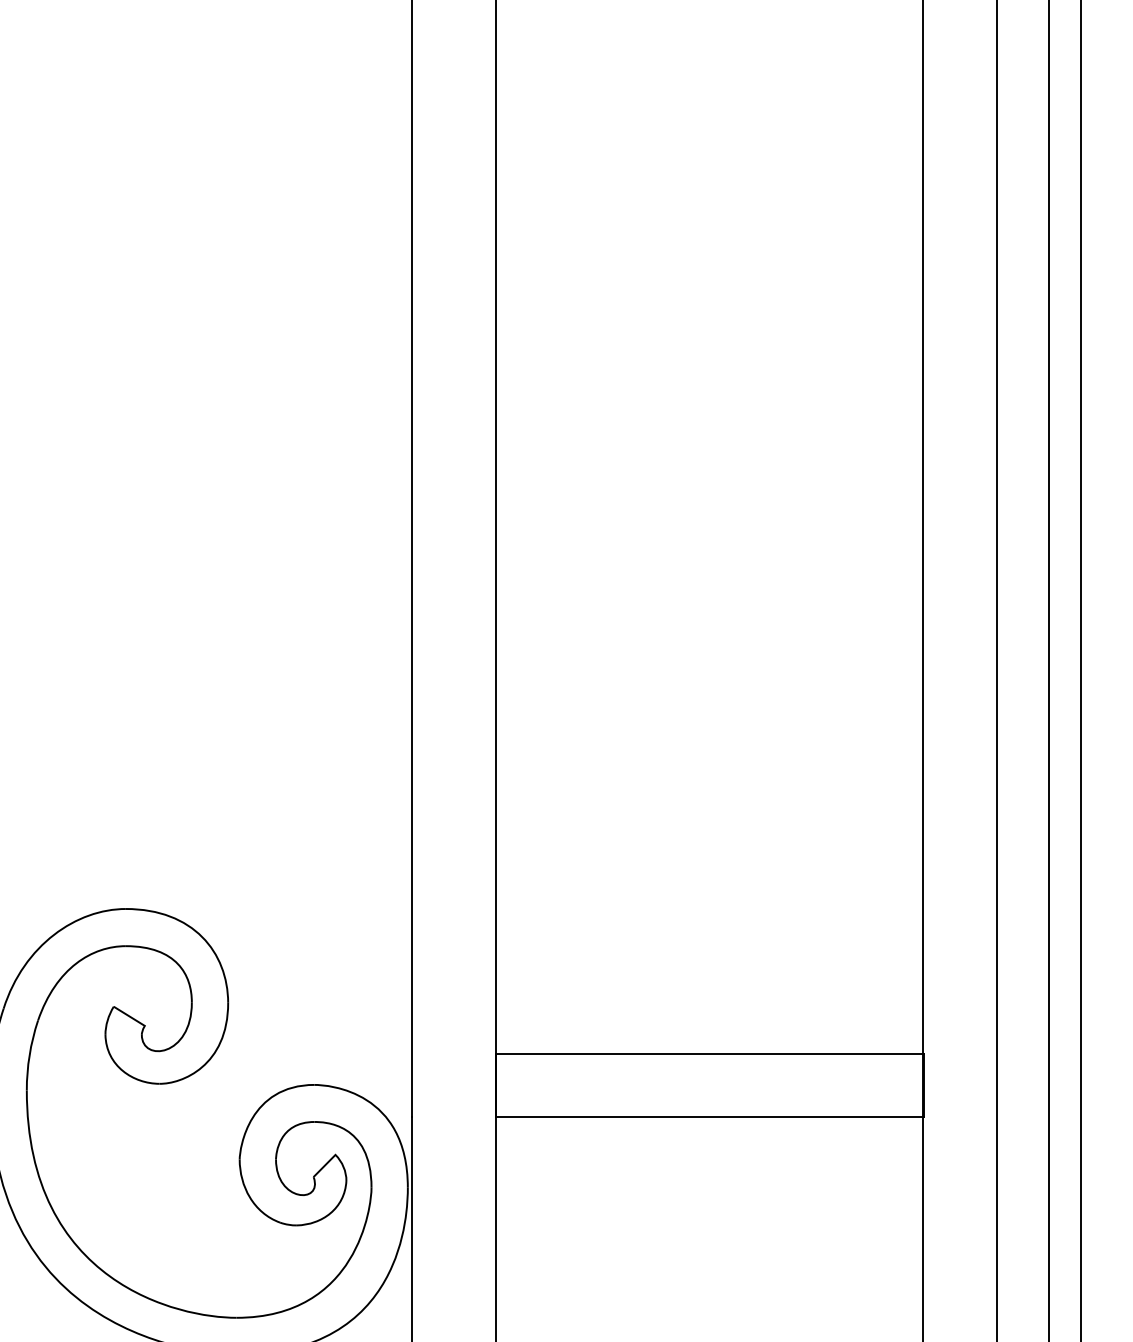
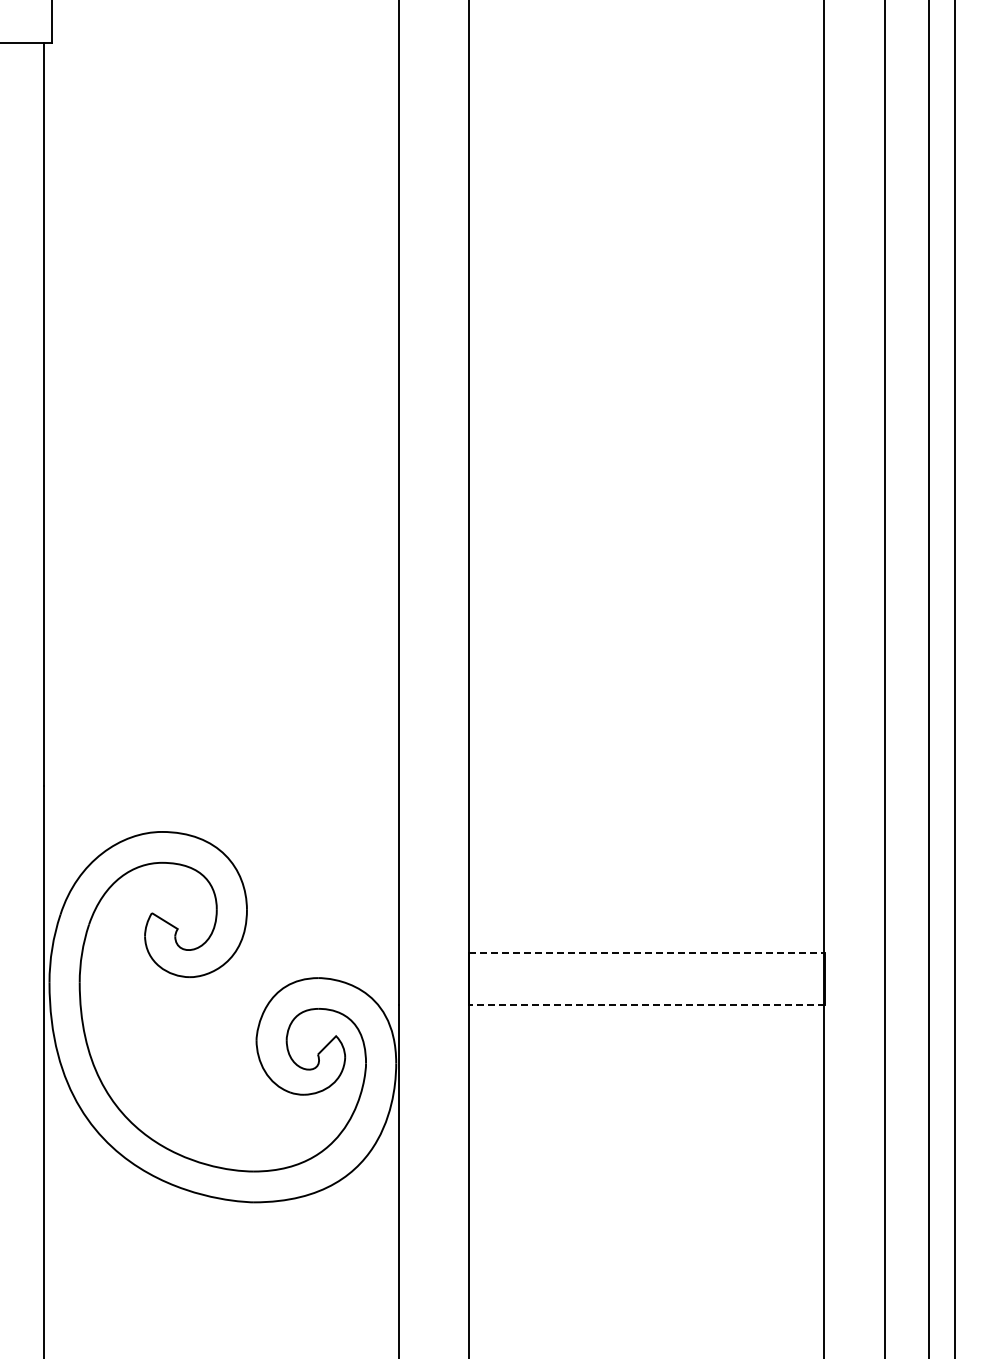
line: (710, 1054) -> (647, 952), solid -> dashed
line: (710, 1116) -> (647, 1004), solid -> dashed

